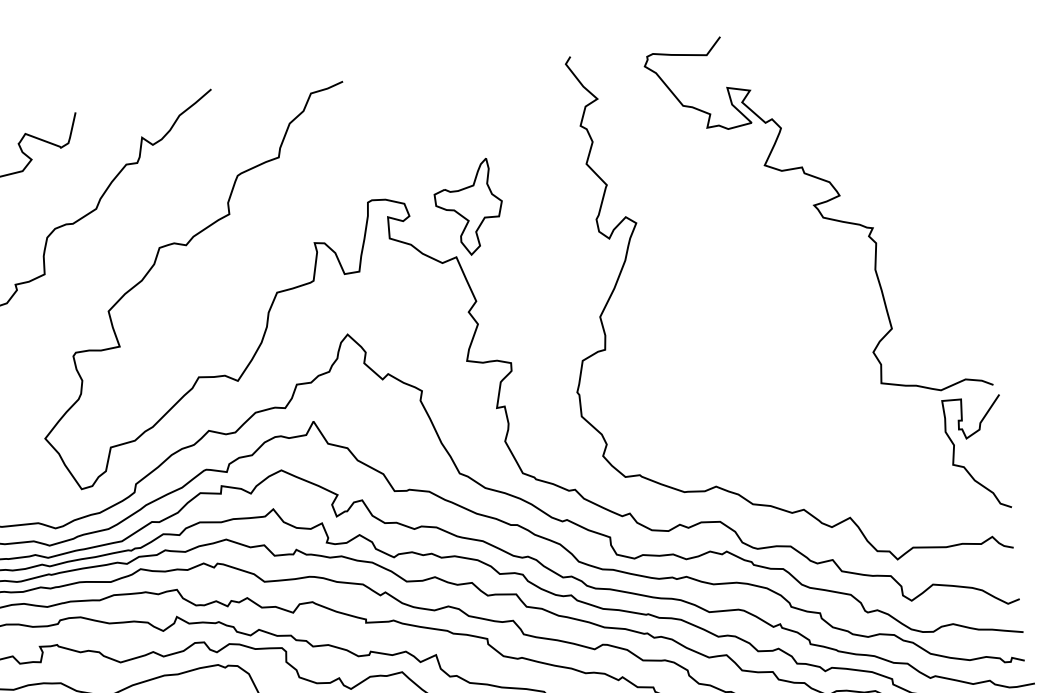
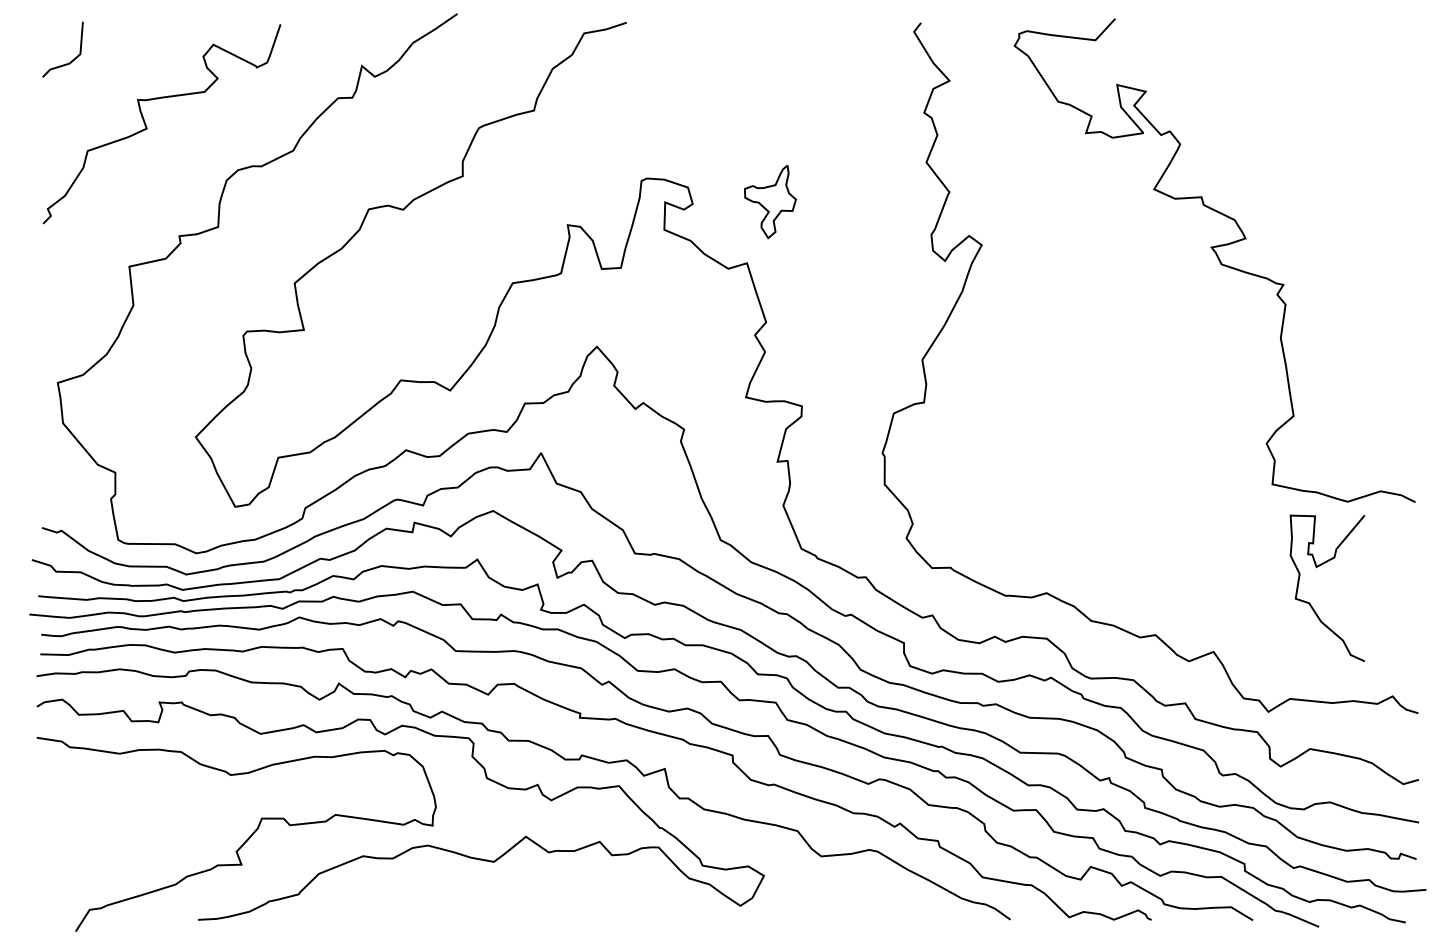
part: (469, 207) -> (770, 201), size x0.6
curve: (966, 439) -> (1316, 568), moved

